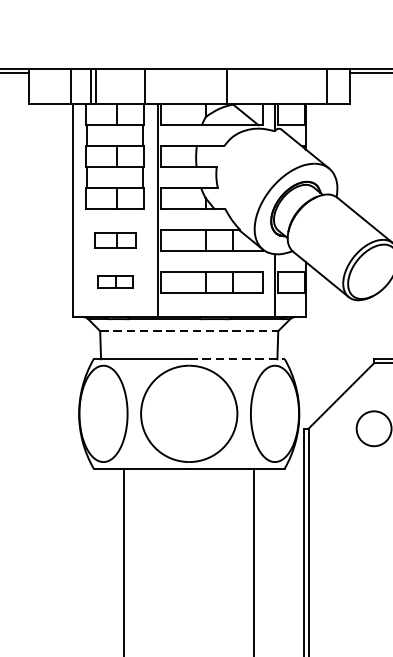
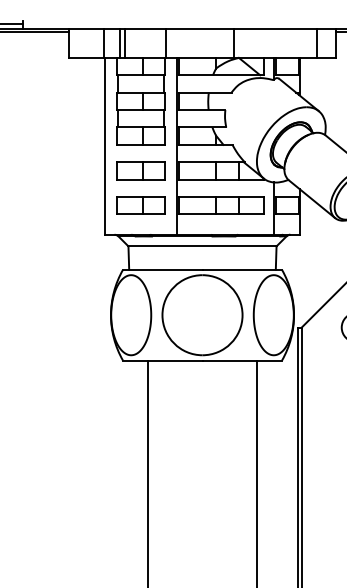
part: (114, 239) -> (140, 170), size x1.43
part: (114, 281) -> (140, 205), size x1.67
line: (190, 331) -> (203, 246), dashed -> solid
line: (237, 358) -> (242, 269), dashed -> solid

